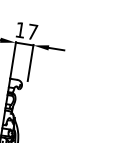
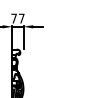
text: (19, 29) -> (13, 18), 17 -> 77

